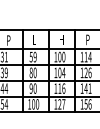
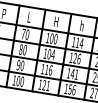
text: (87, 38) -> (82, 24), P -> h
text: (32, 57) -> (24, 34), 59 -> 70
text: (63, 104) -> (47, 86), 127 -> 121

